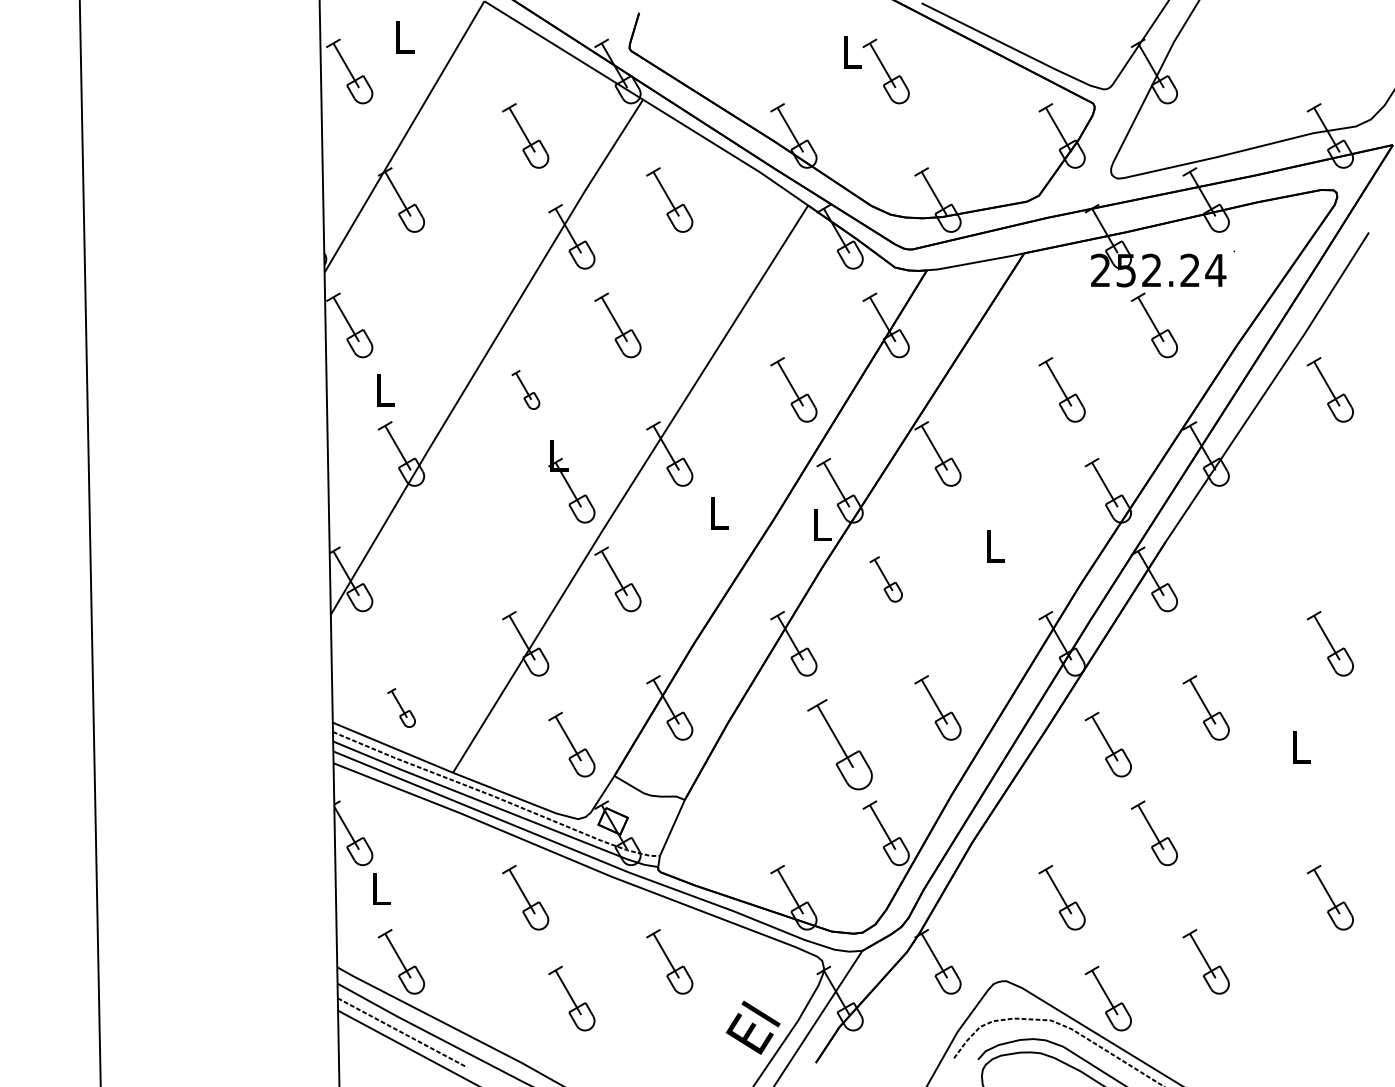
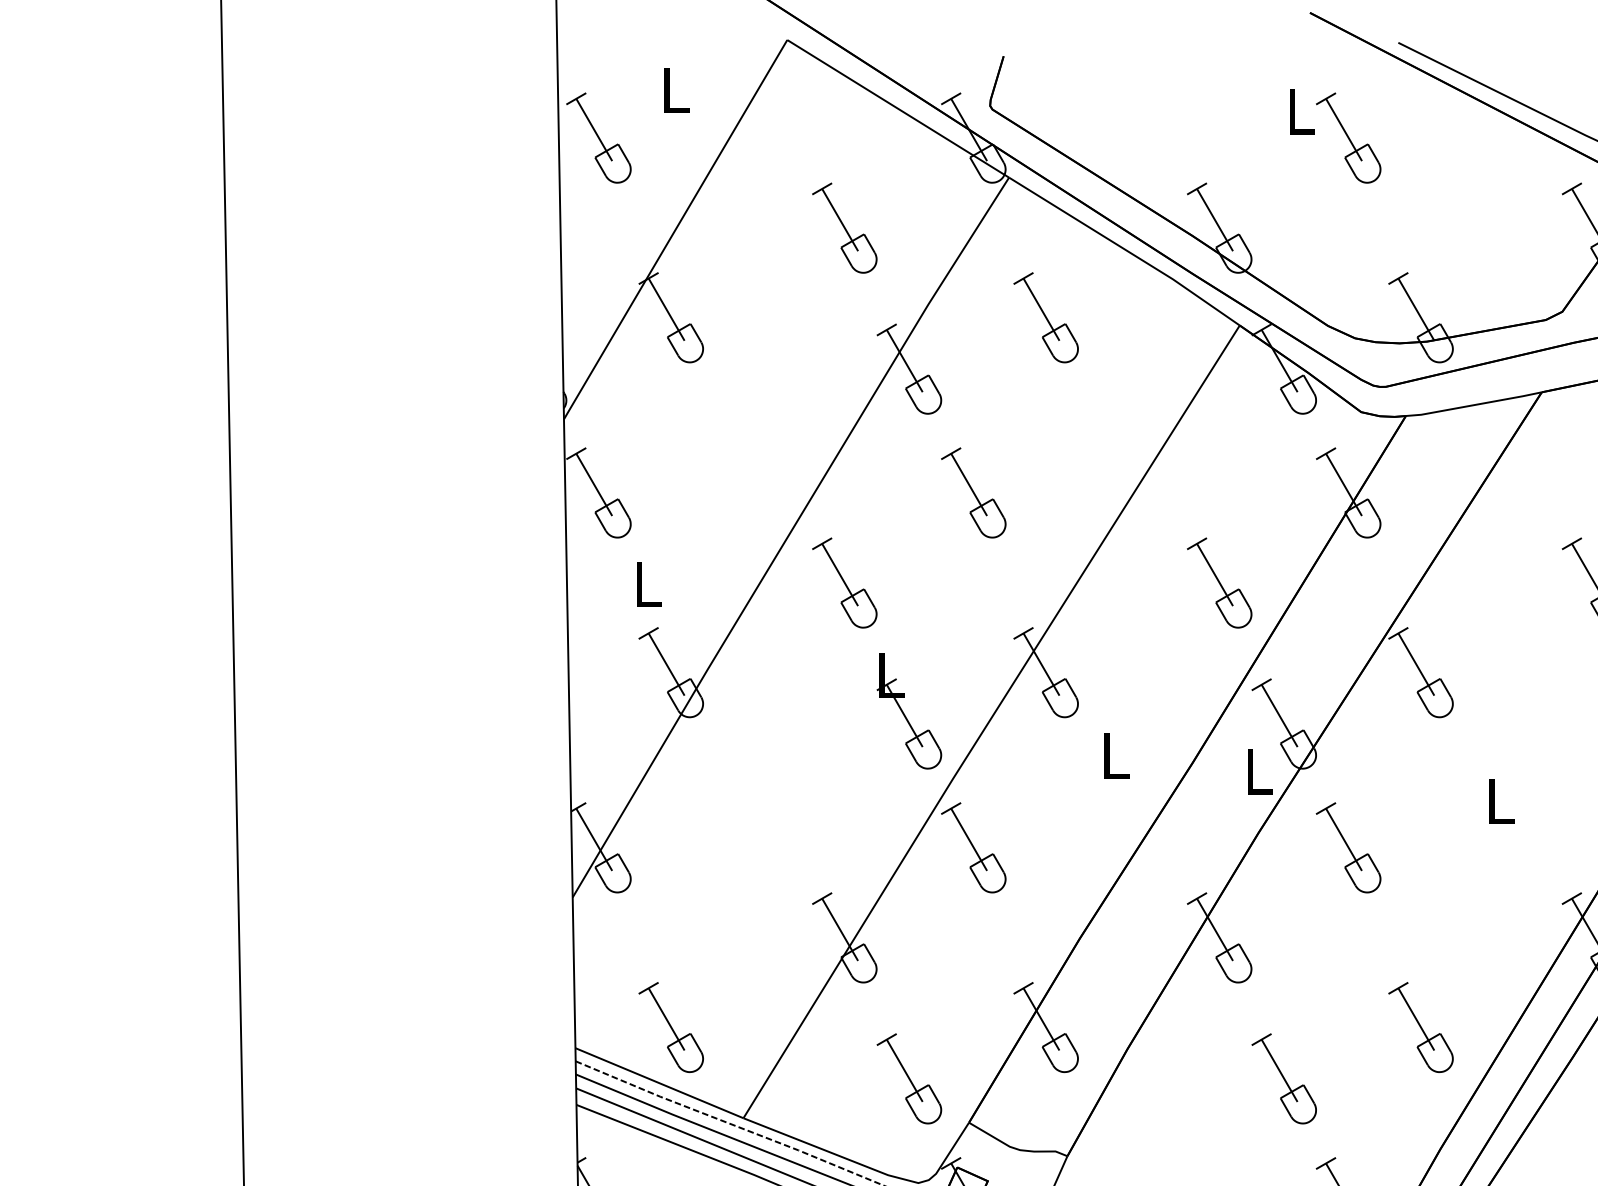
part: (525, 389) -> (844, 582), size x1.67
part: (885, 579) -> (1347, 848), size x1.43
part: (401, 707) -> (671, 1026), size x1.67
part: (839, 744) -> (1283, 1078), size x0.71

